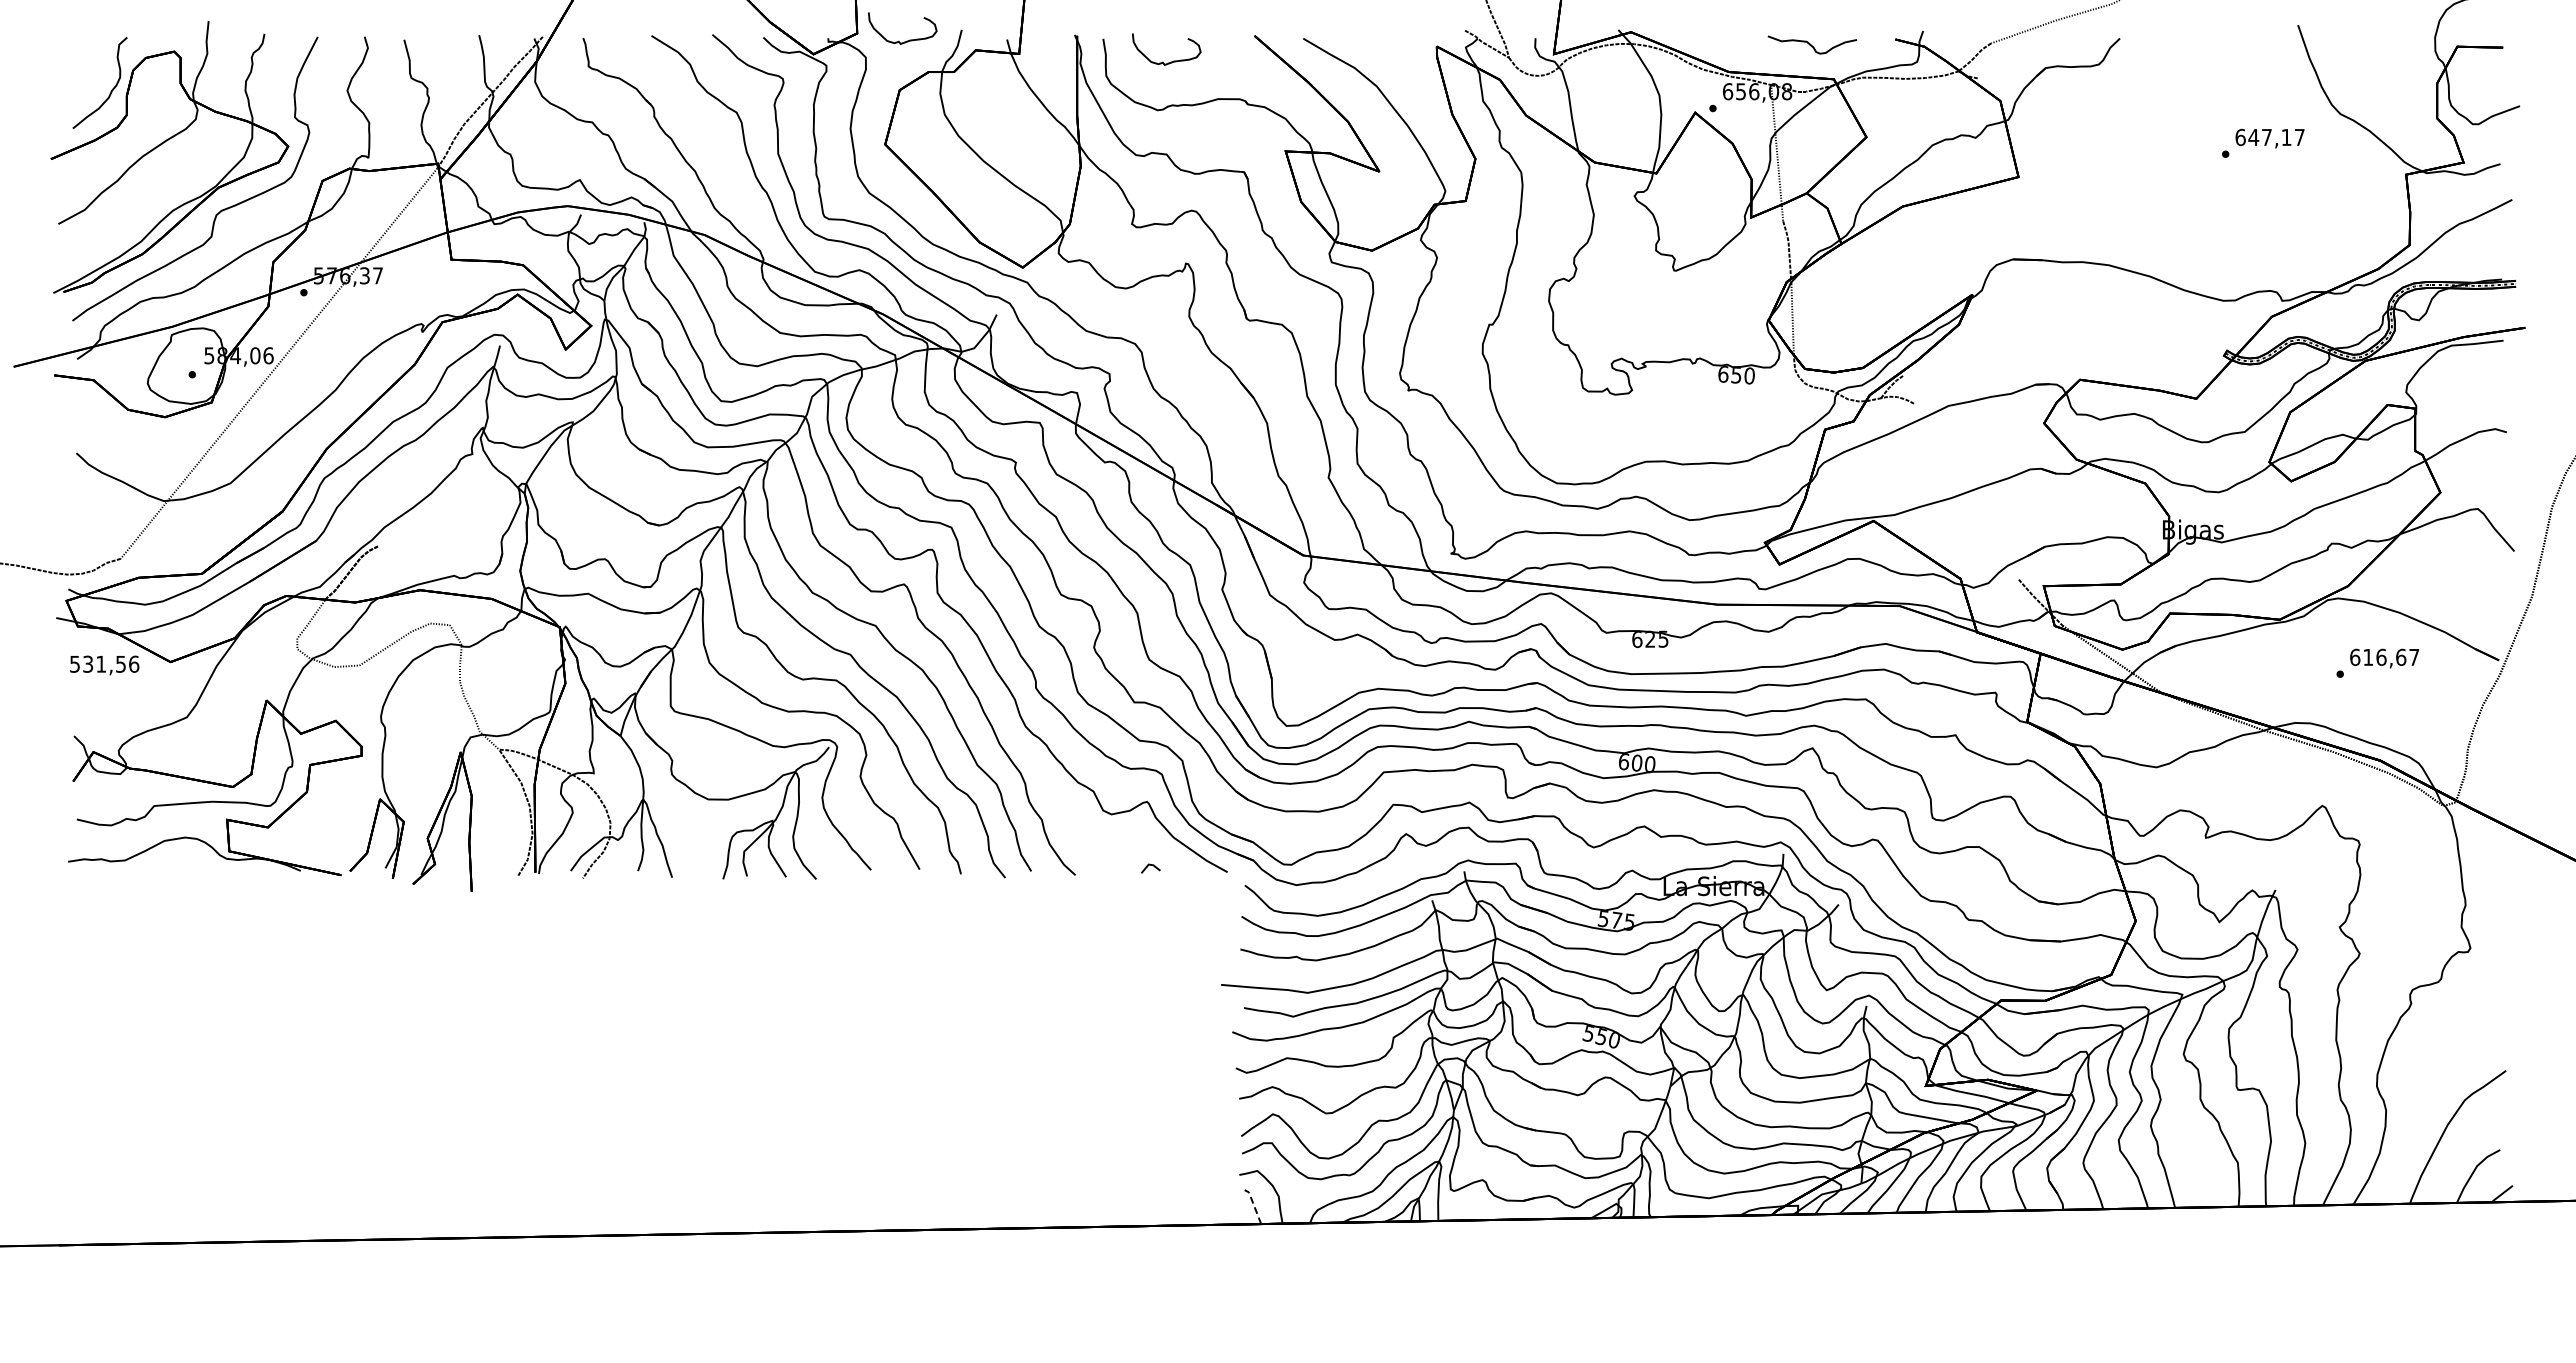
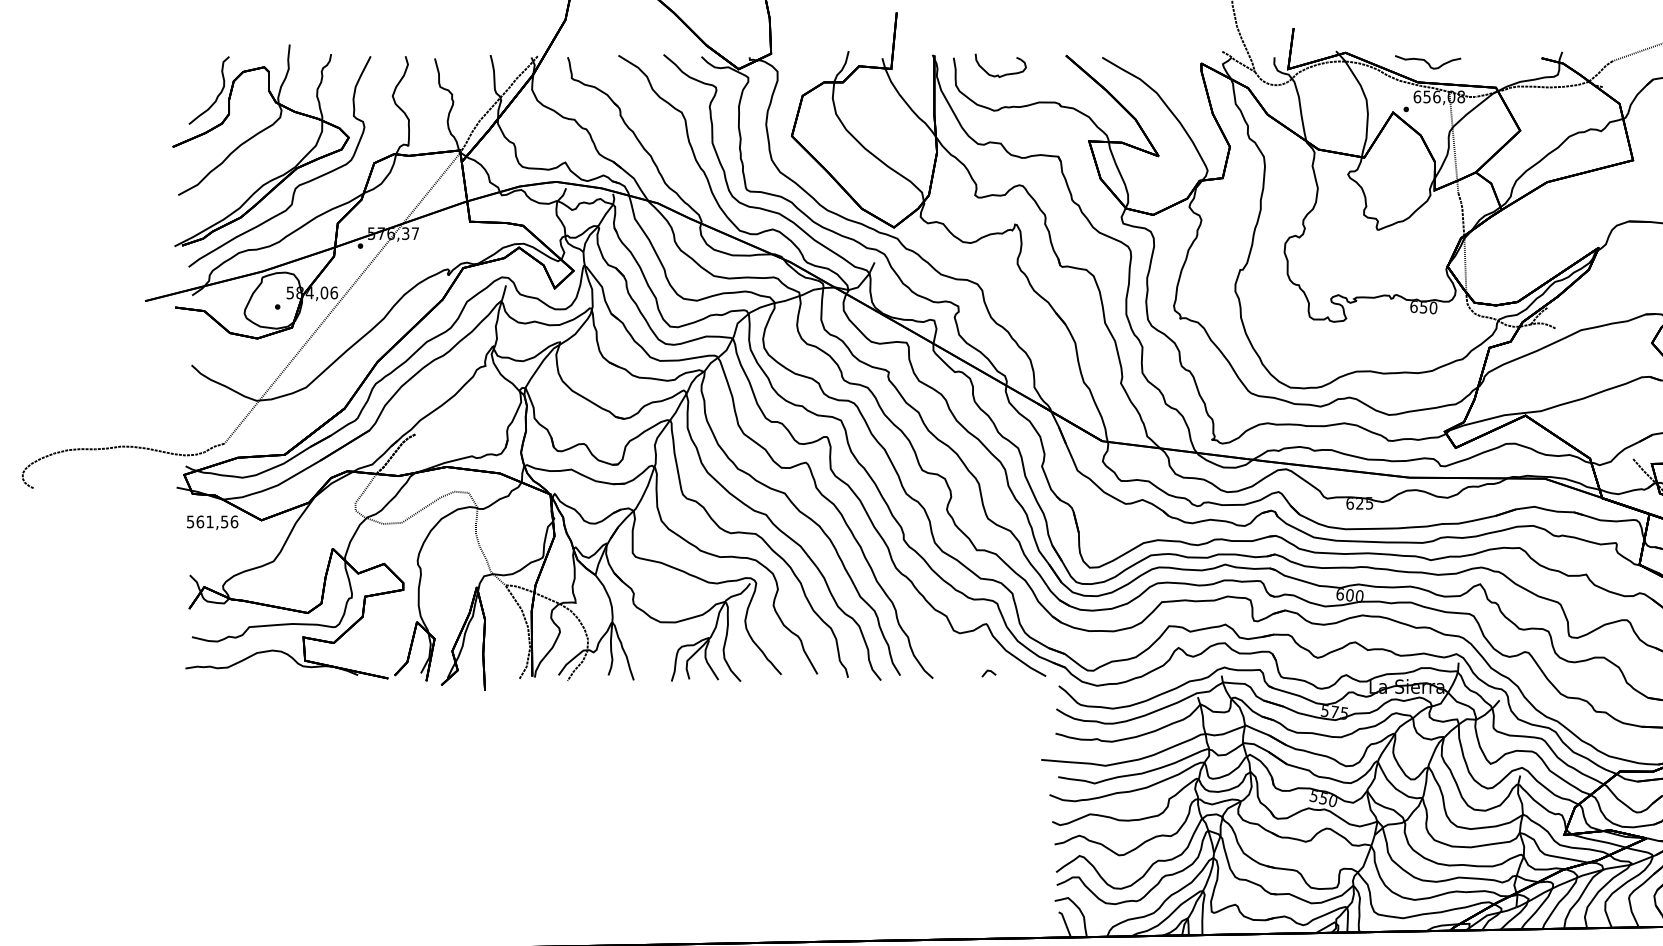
curve: (898, 40) -> (801, 58), removed
curve: (1811, 44) -> (1427, 61), moved
text: (88, 663) -> (200, 521), 531,56 -> 561,56
line: (1253, 1205) -> (1065, 923), dashed -> solid

